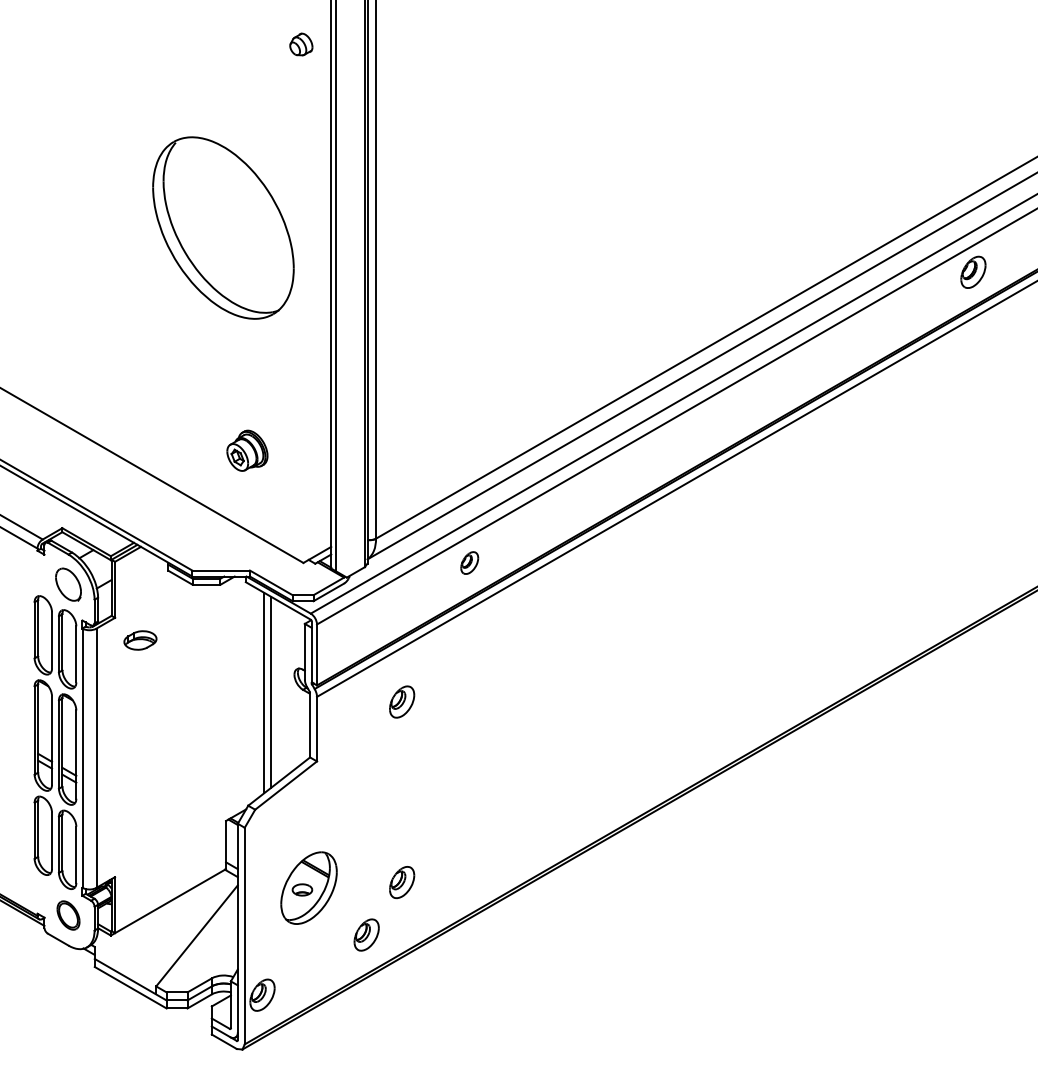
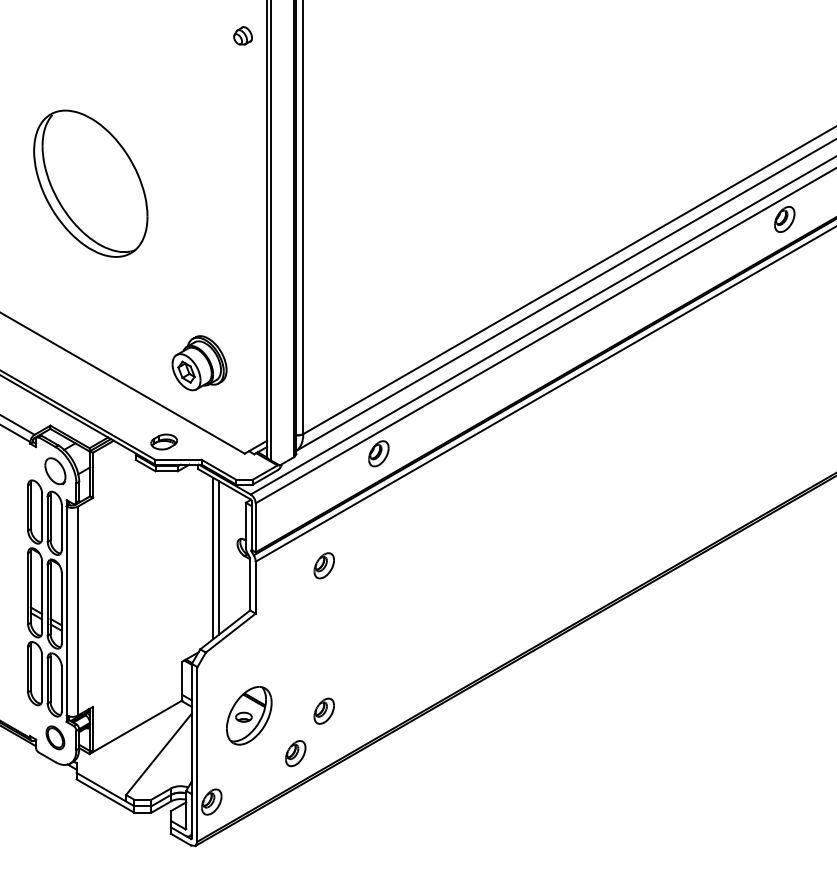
part: (223, 227) -> (90, 183), moved
part: (247, 450) -> (199, 363), size x1.67
part: (469, 562) -> (378, 453), size x1.43
part: (140, 640) -> (164, 442), moved

